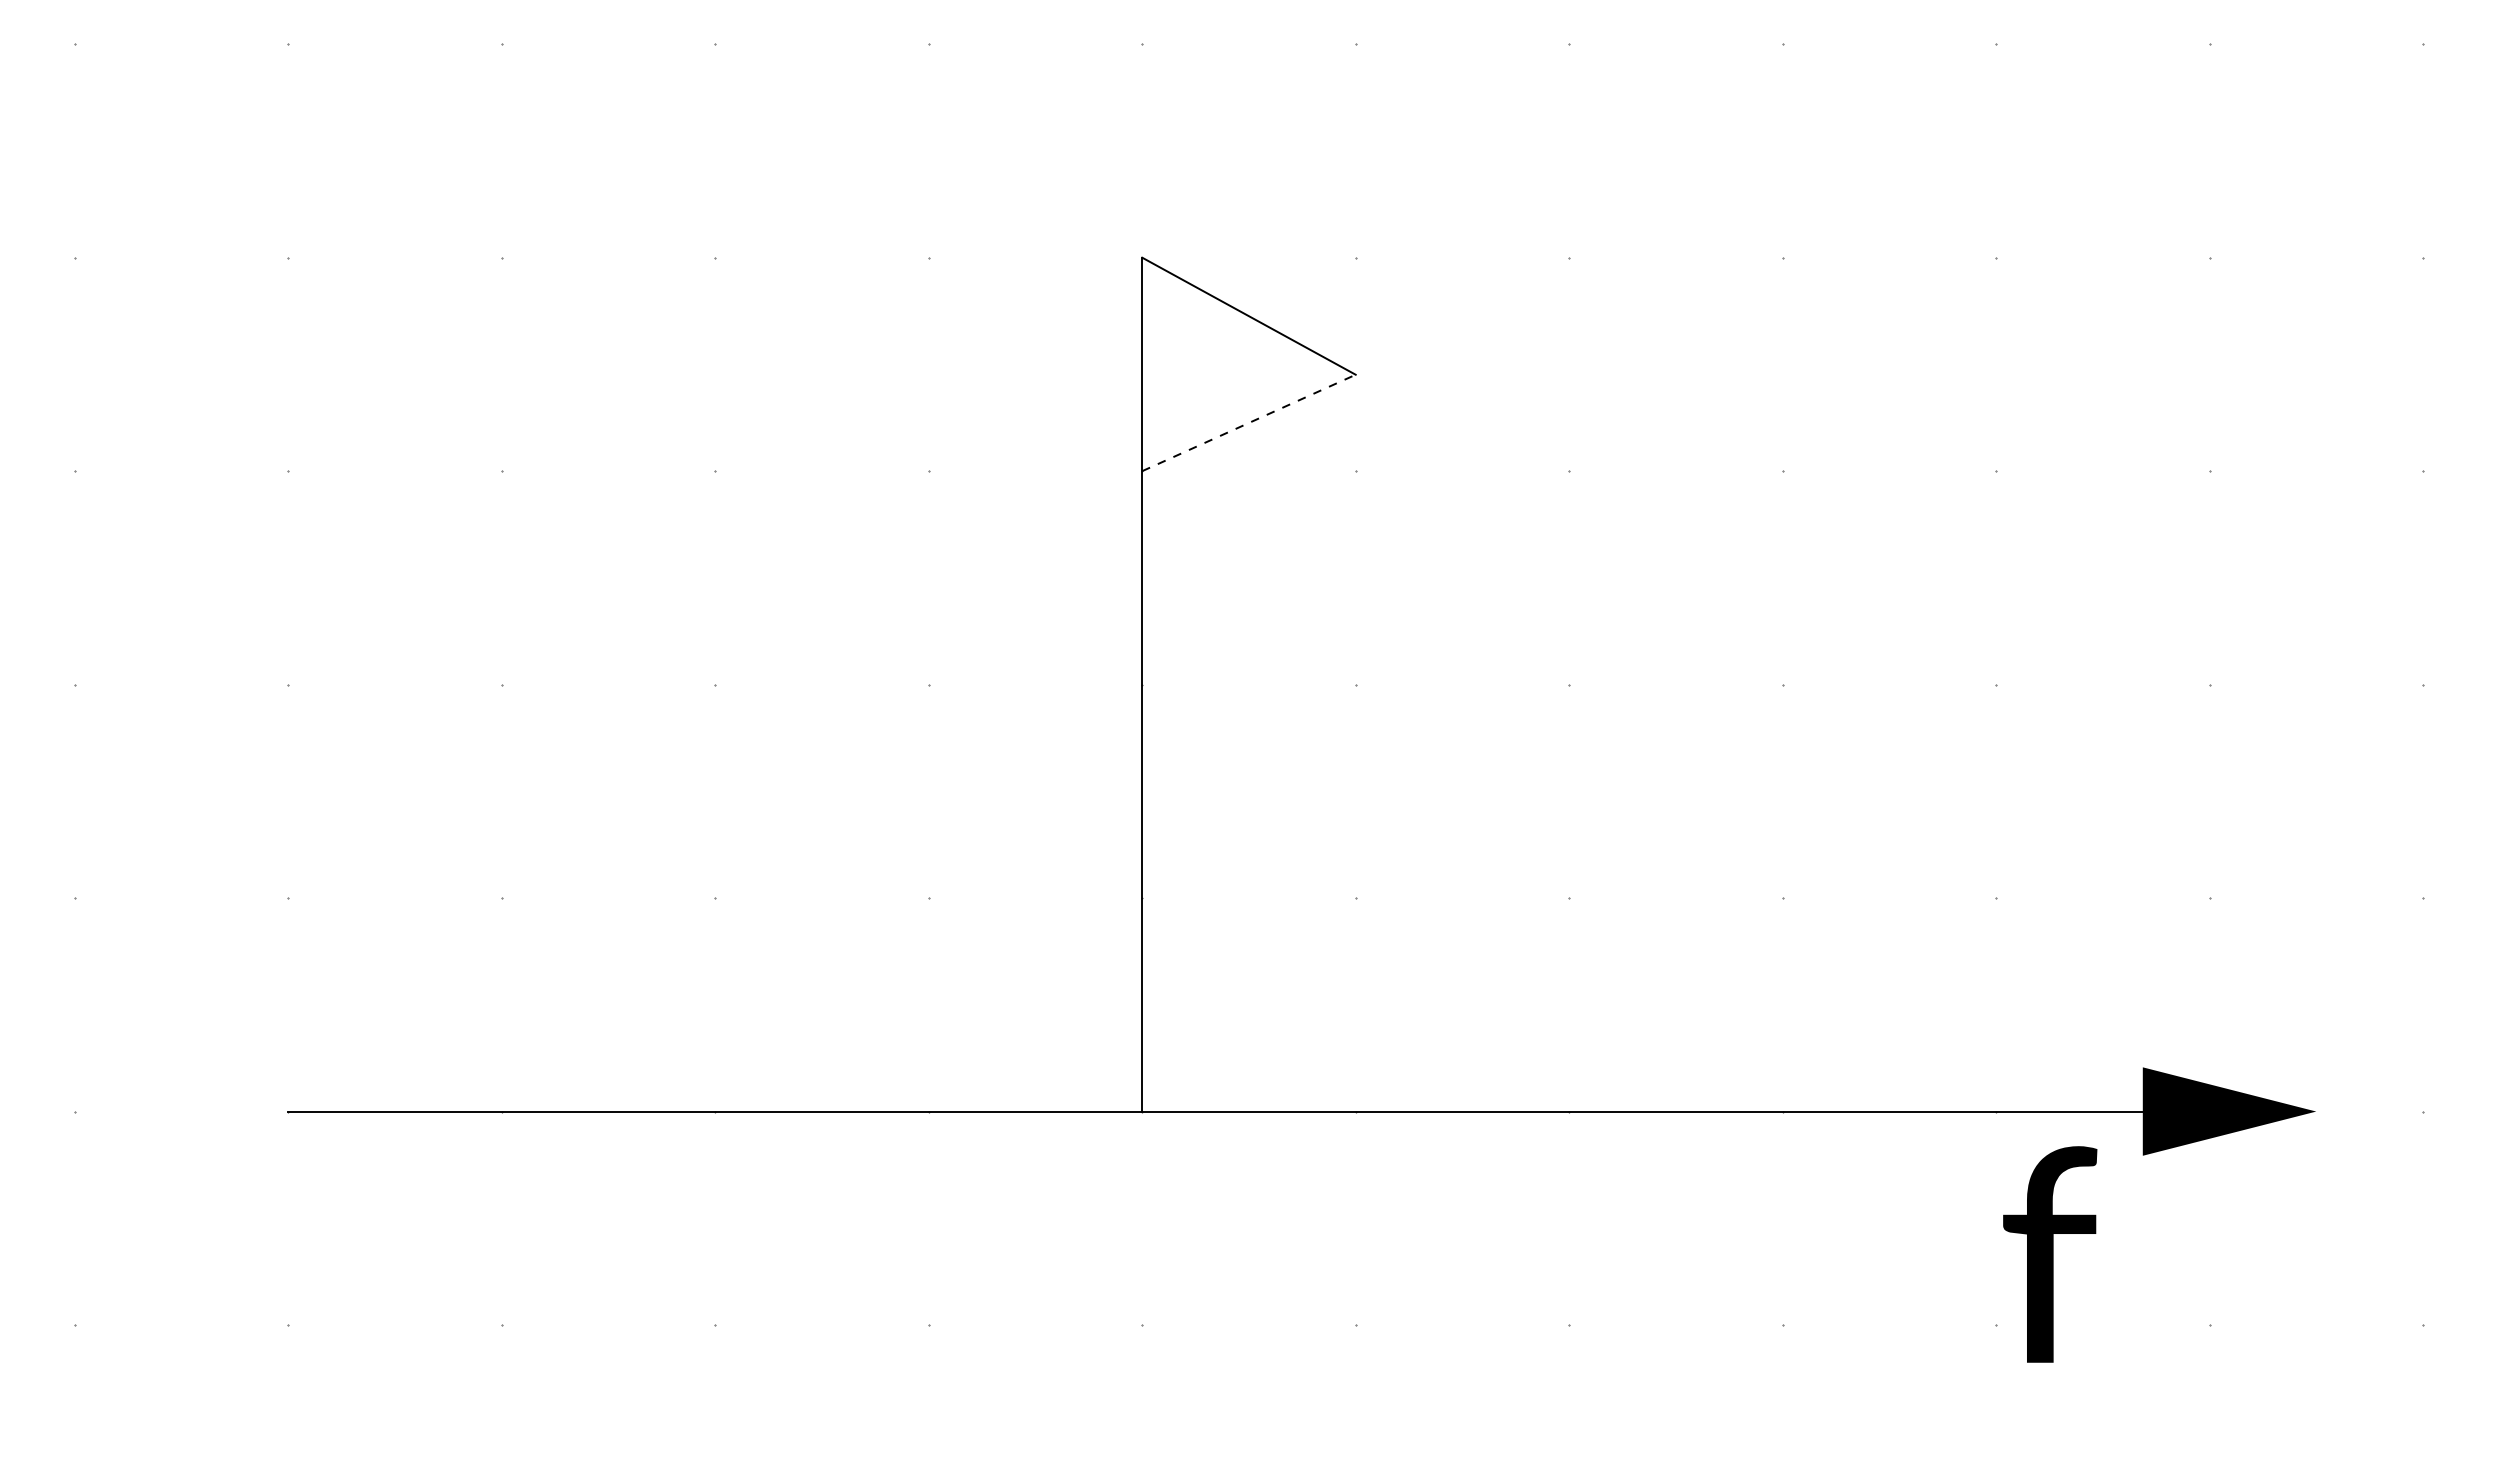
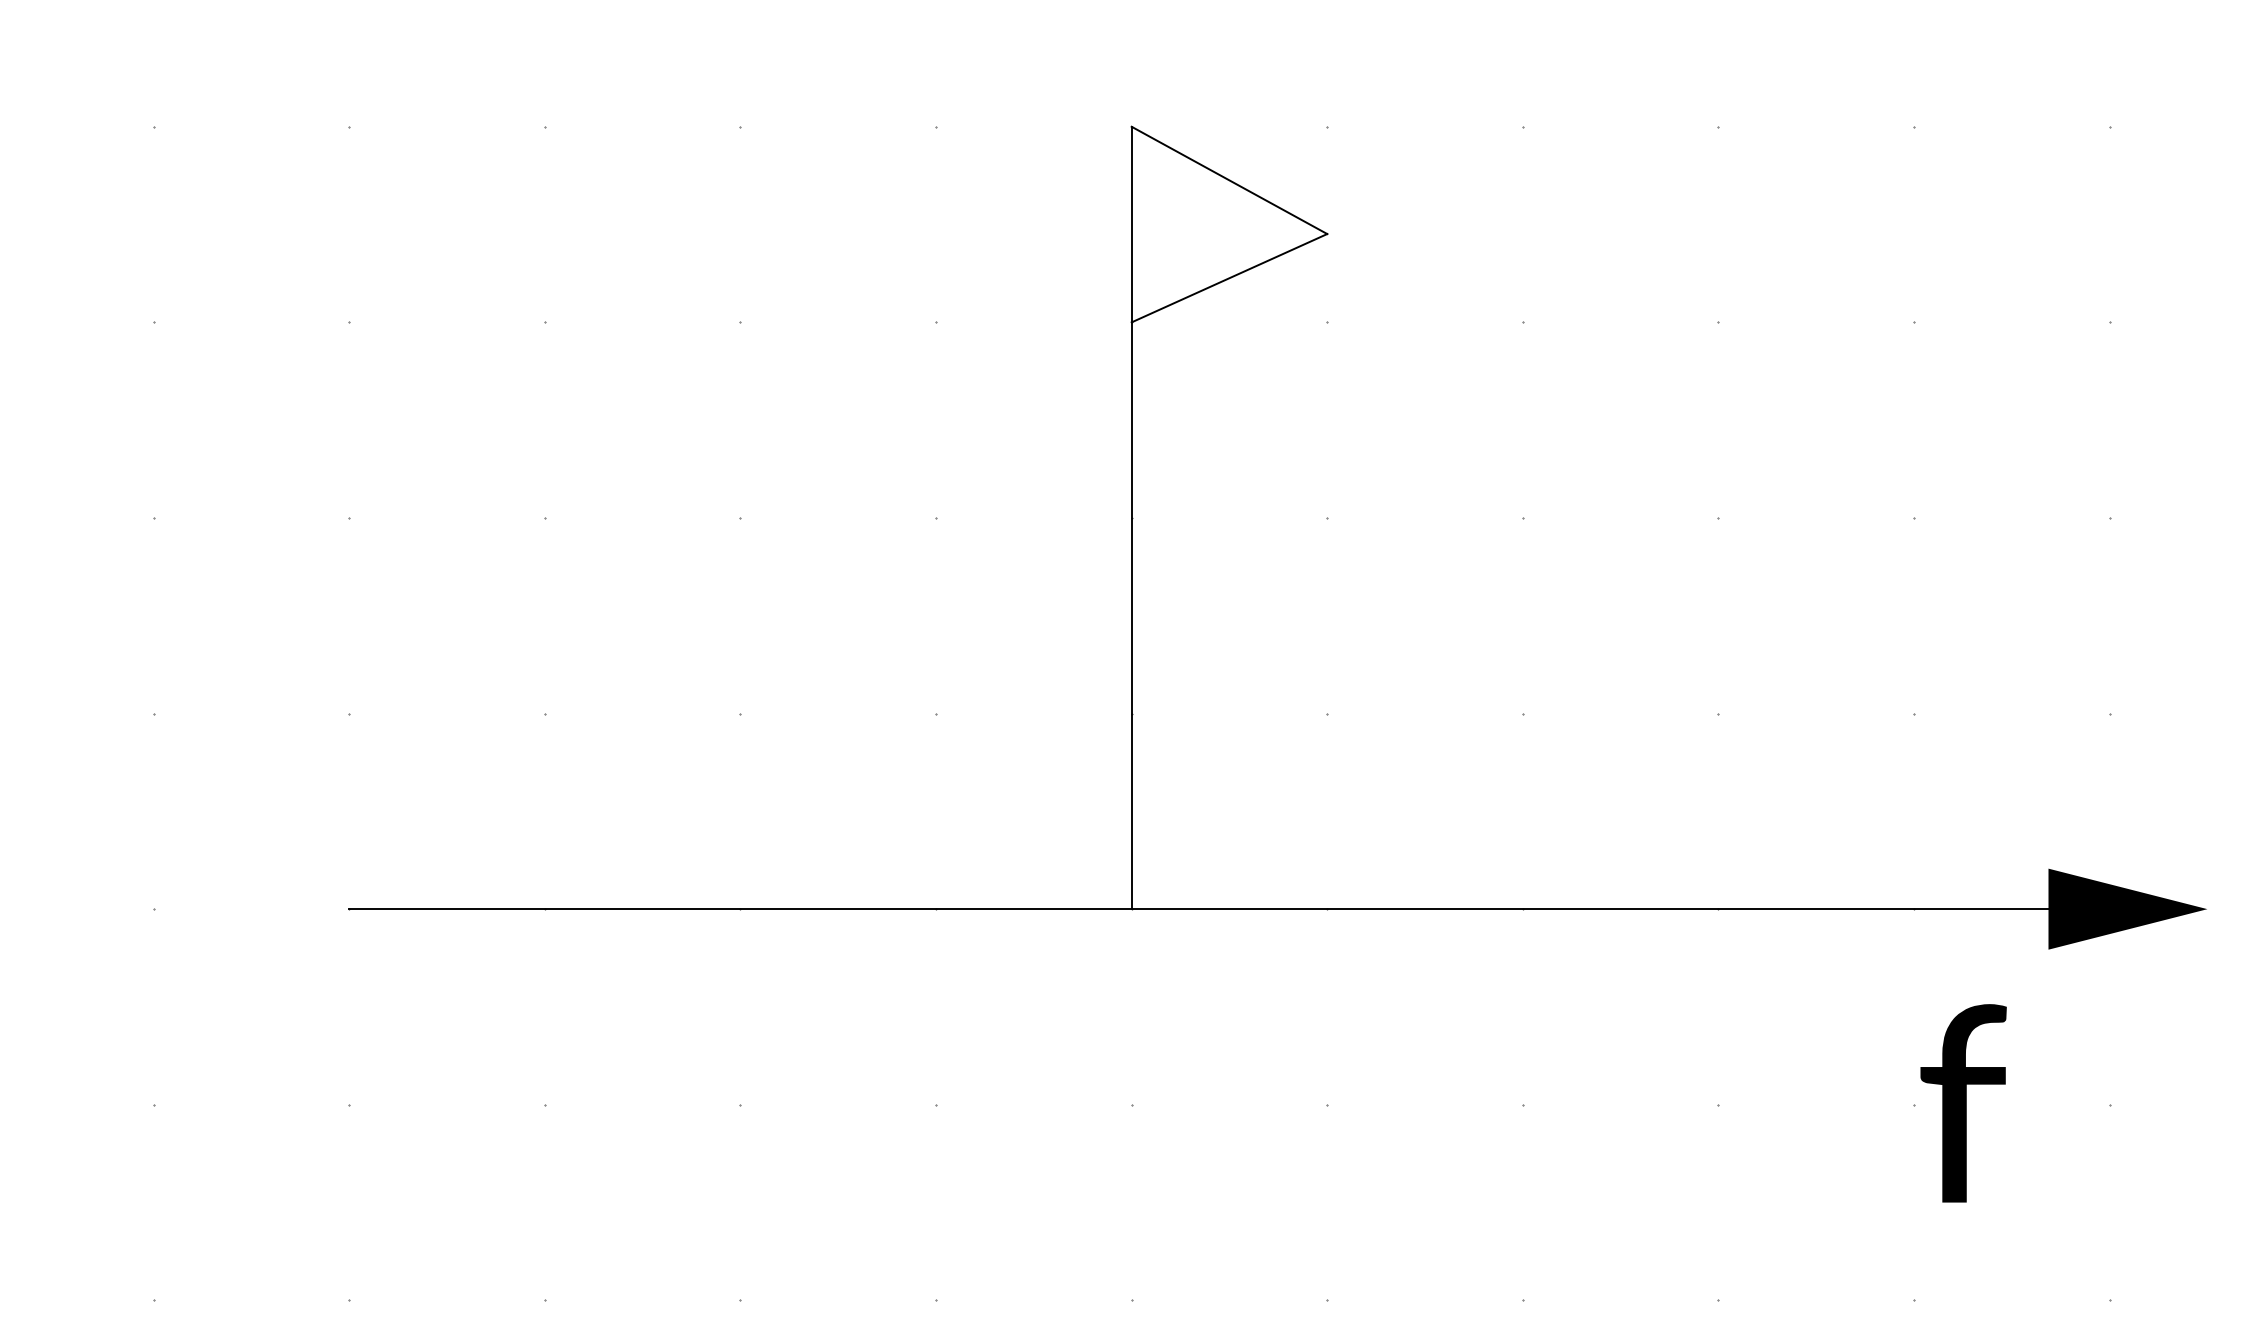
line: (1249, 422) -> (1229, 277), dashed -> solid
text: (2050, 1254) -> (1963, 1103), moved

